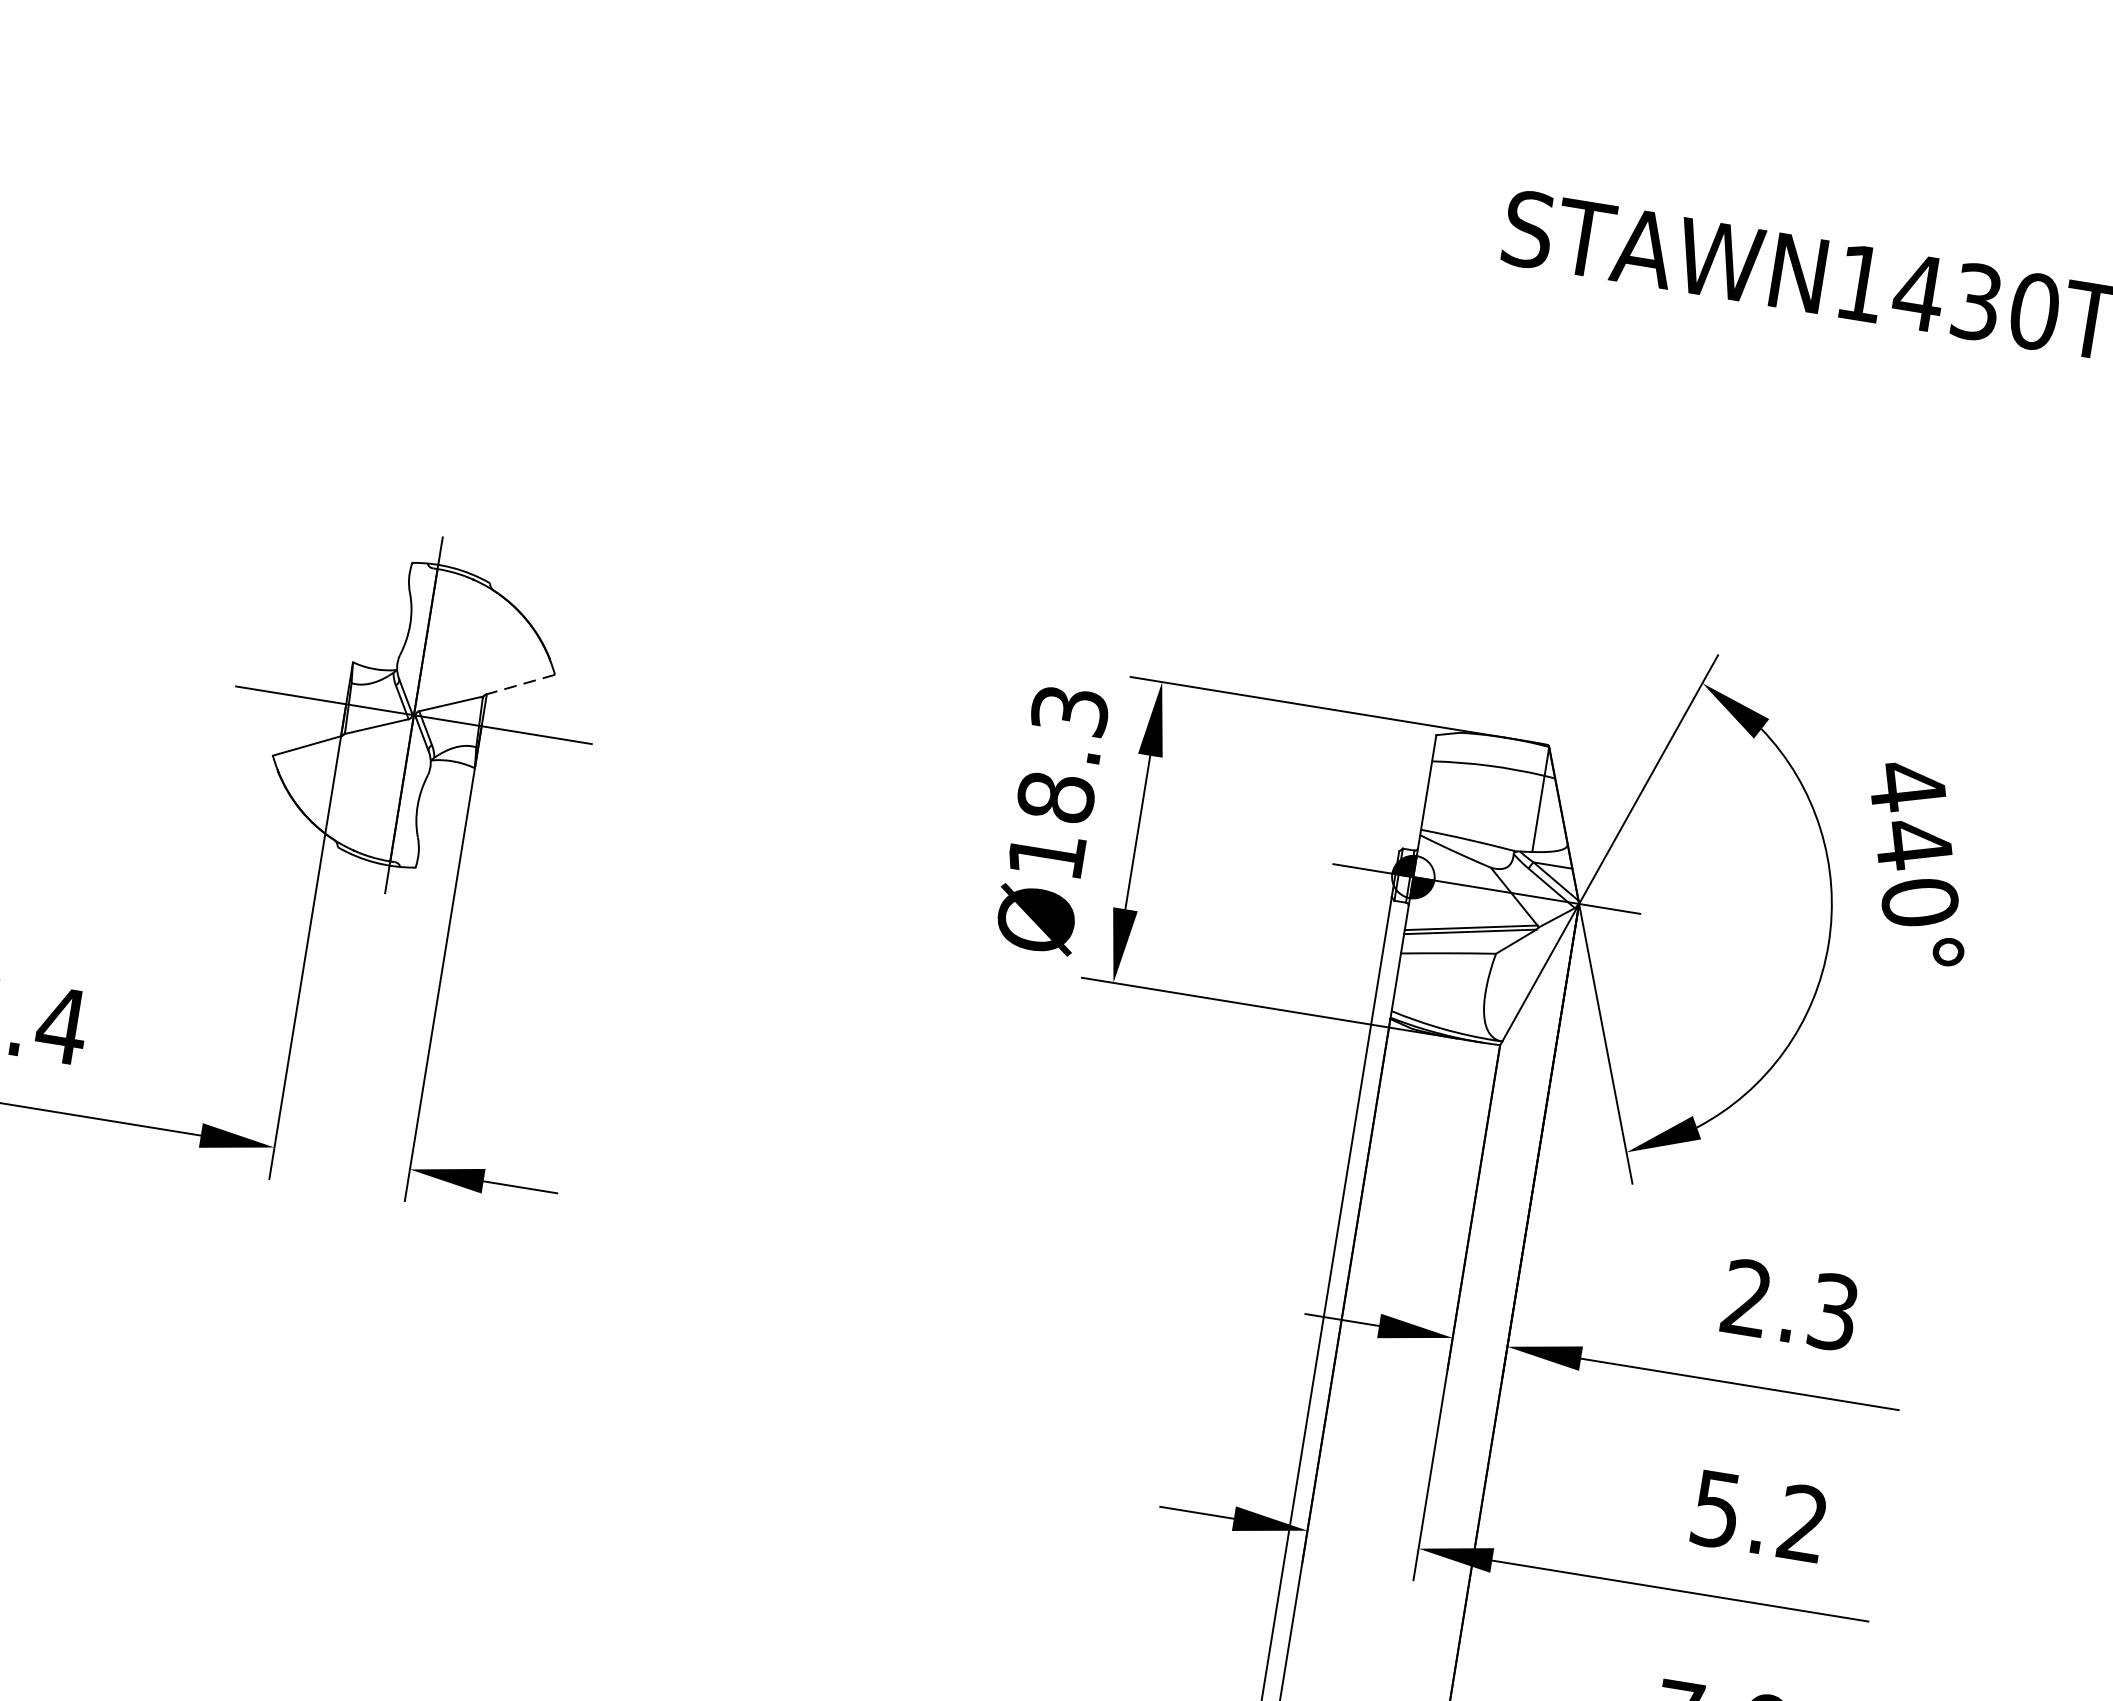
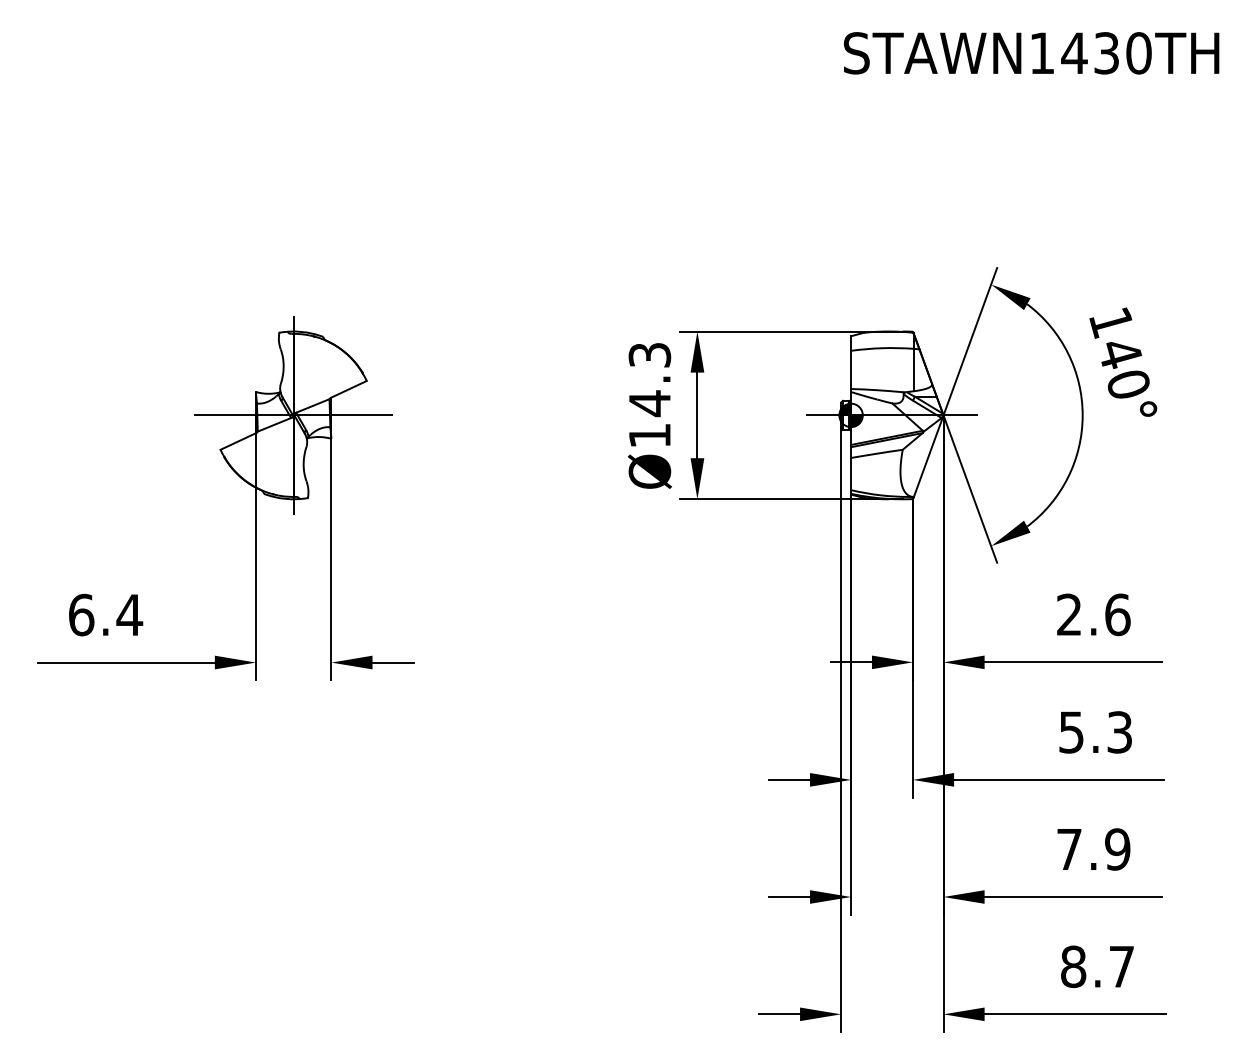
line: (519, 684) -> (348, 389), dashed -> solid
text: (1907, 786) -> (1111, 322), 440° -> 140°
text: (1055, 797) -> (649, 403), Ø18.3 -> Ø14.3
text: (1833, 1311) -> (1117, 614), 2.3 -> 2.6
text: (1802, 1523) -> (1119, 732), 5.2 -> 5.3

